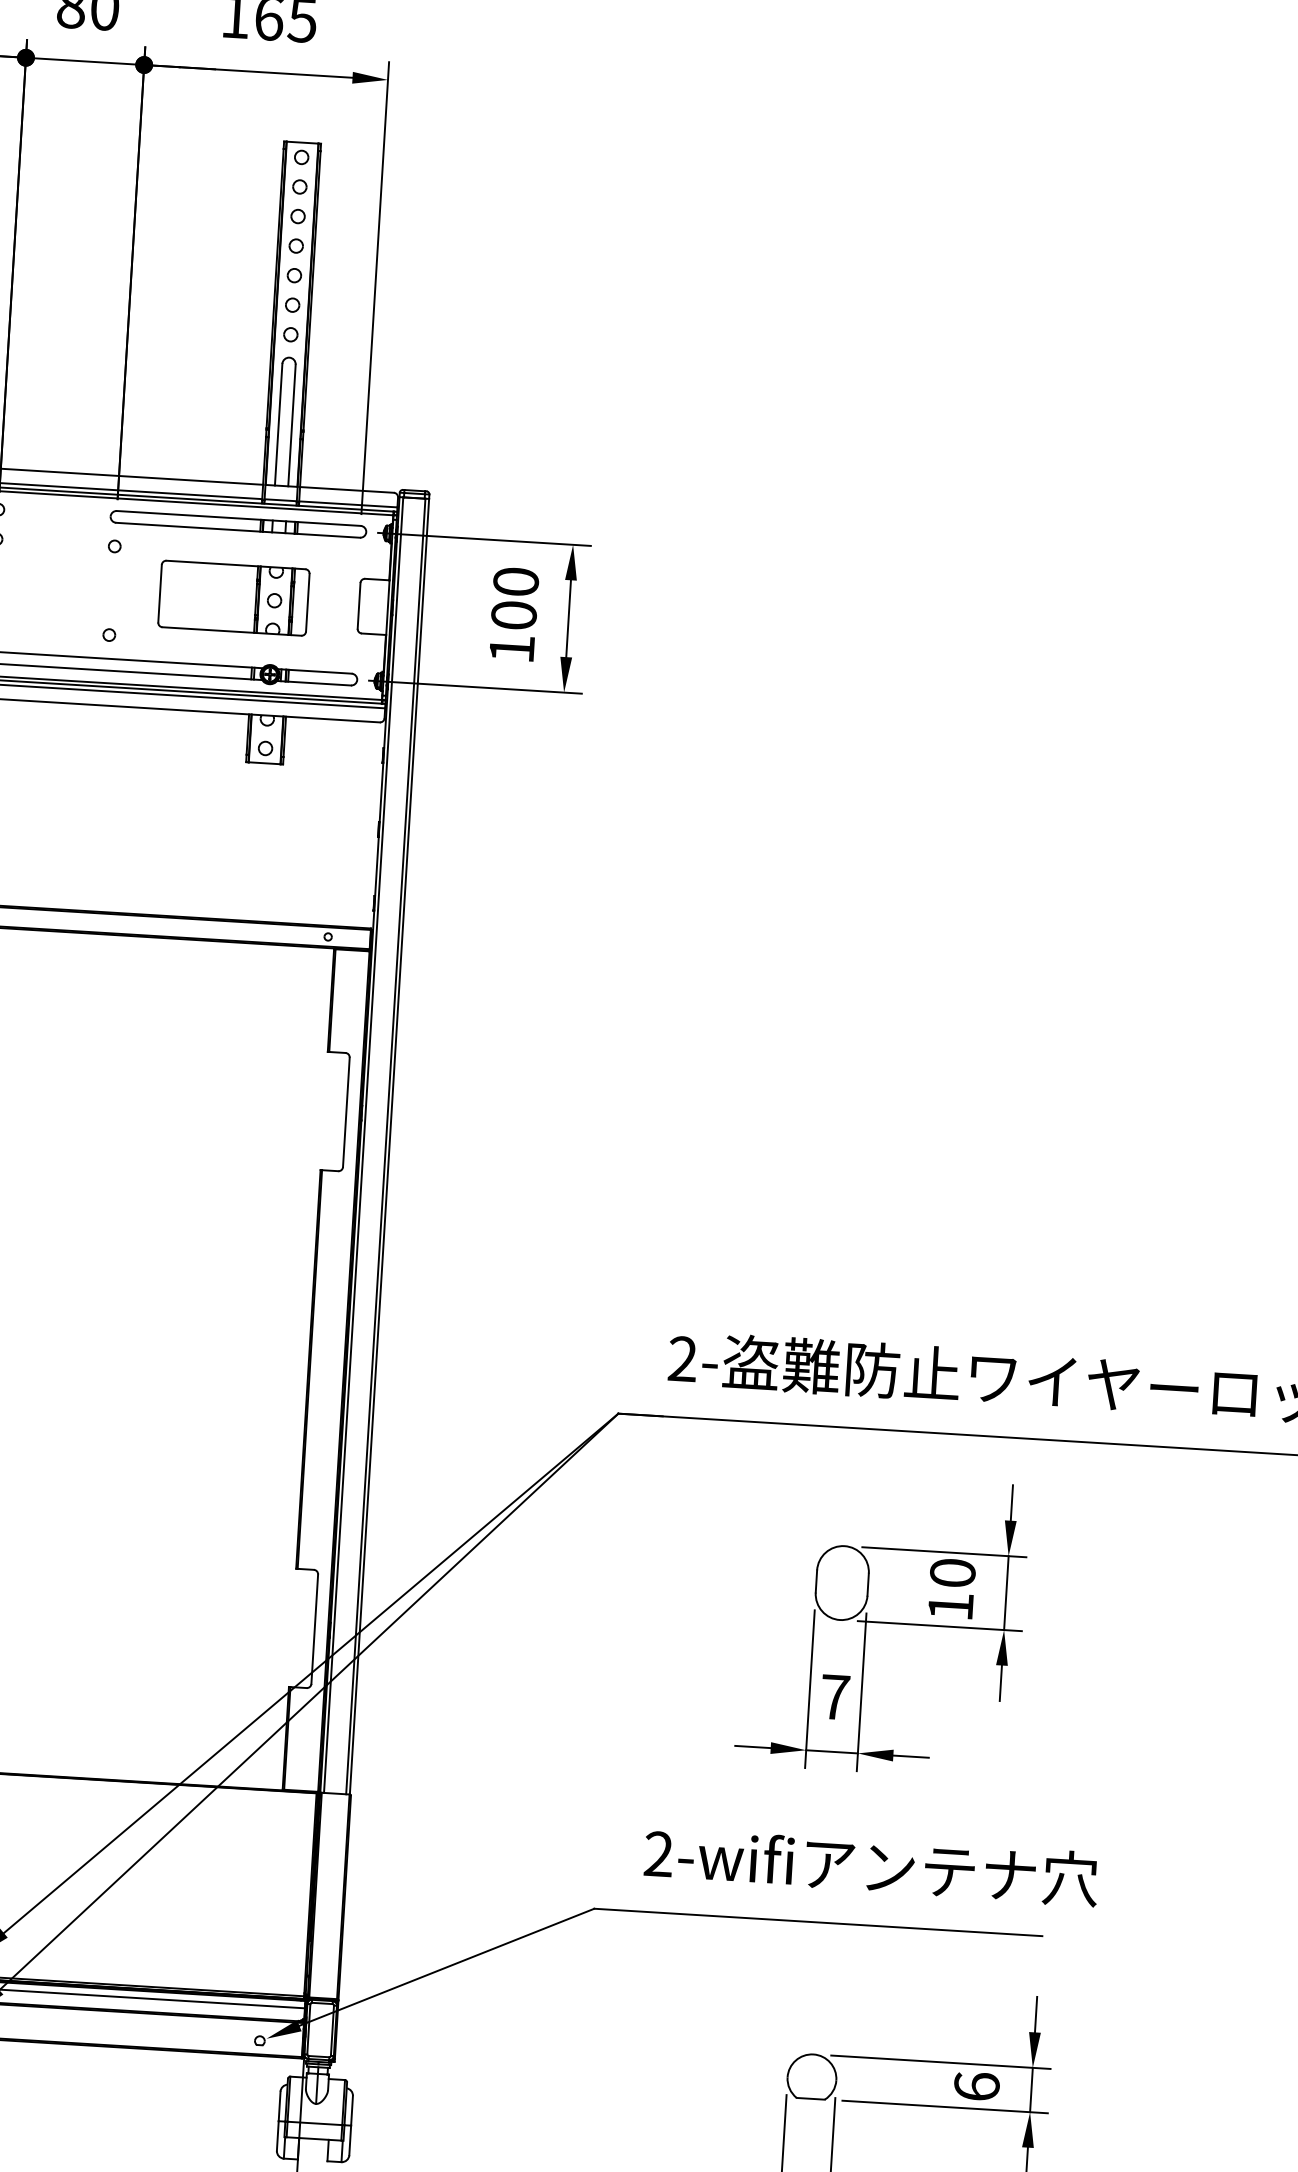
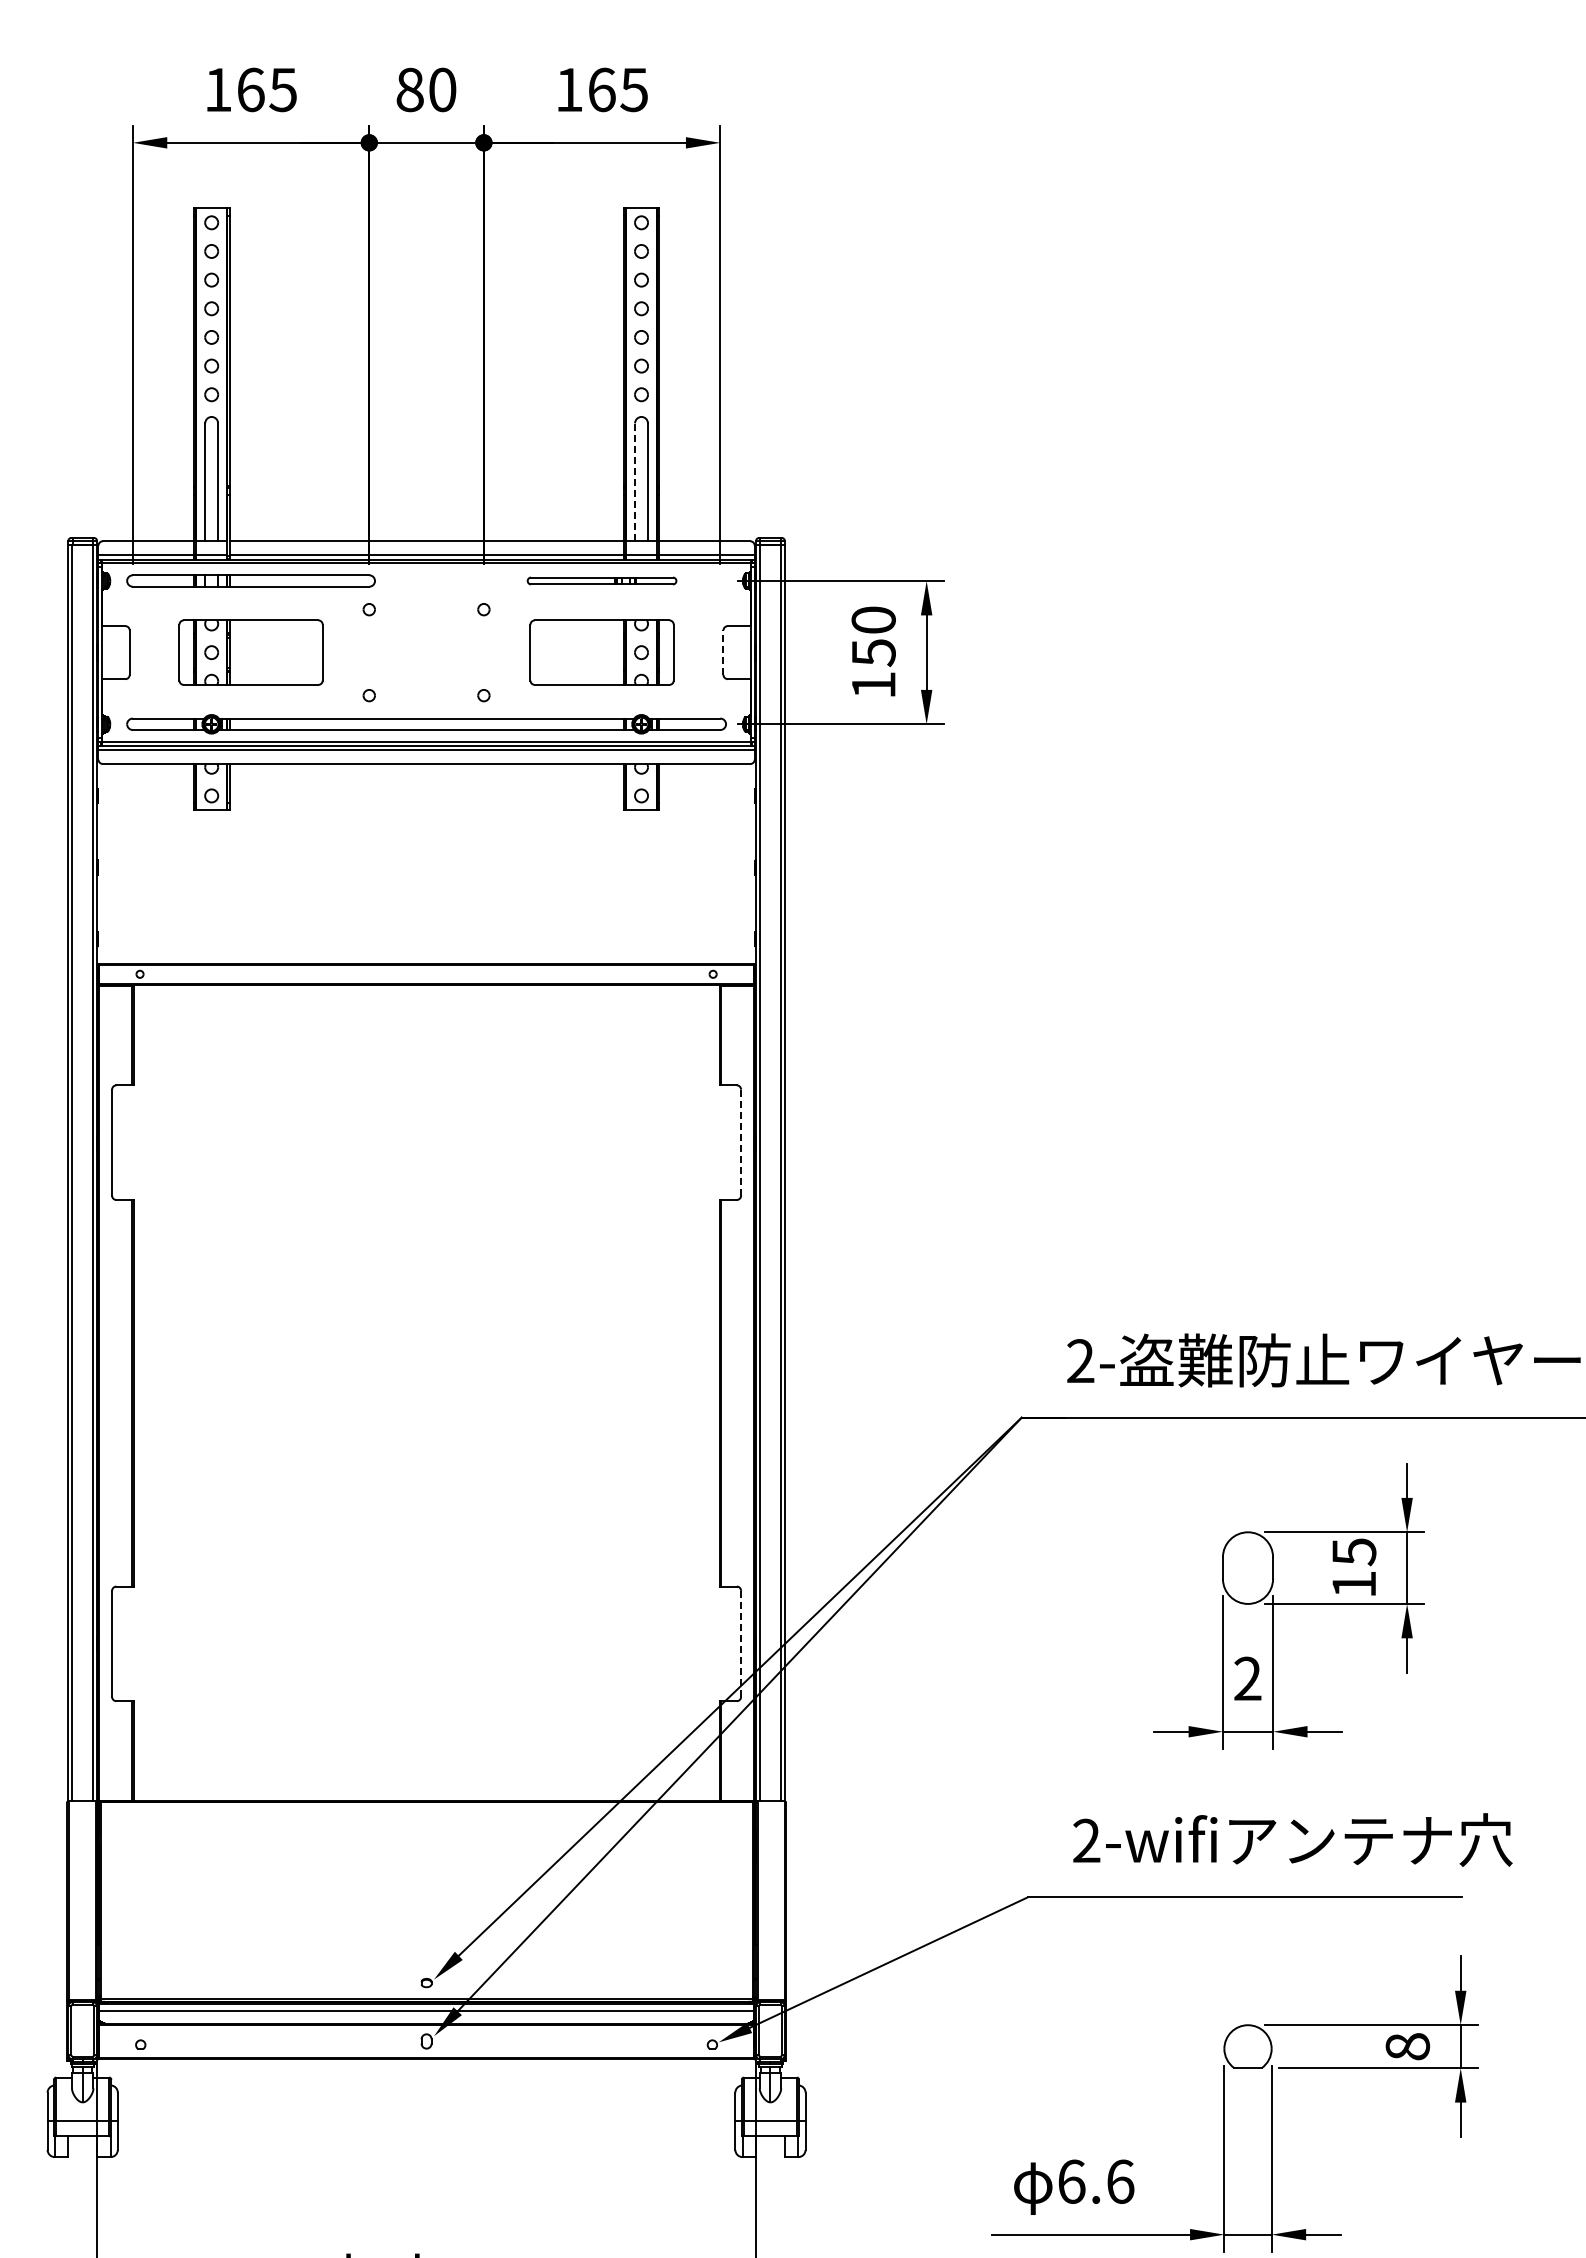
line: (279, 424) -> (635, 482), solid -> dashed
part: (237, 523) -> (601, 580), size x0.6
line: (359, 605) -> (723, 652), solid -> dashed
text: (513, 616) -> (873, 653), 100 -> 150
line: (346, 1113) -> (741, 1143), solid -> dashed
text: (953, 1573) -> (1354, 1552), 10 -> 15
line: (315, 1628) -> (741, 1643), solid -> dashed
text: (834, 1696) -> (1247, 1678), 7 -> 2
text: (976, 2086) -> (1407, 2046), 6 -> 8

